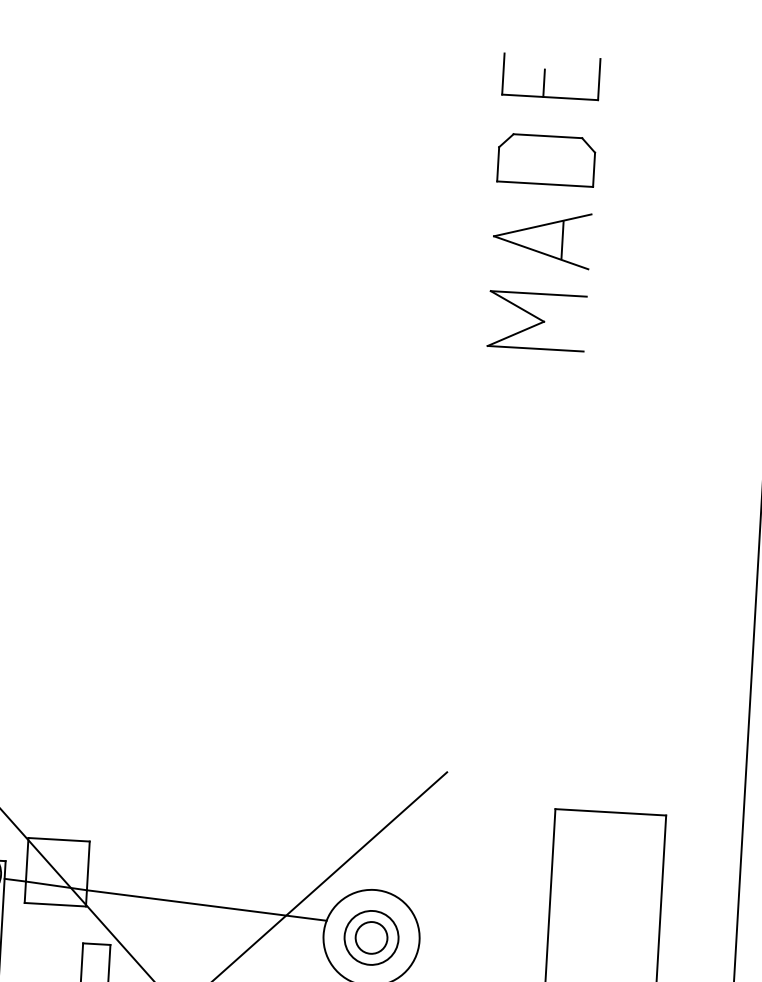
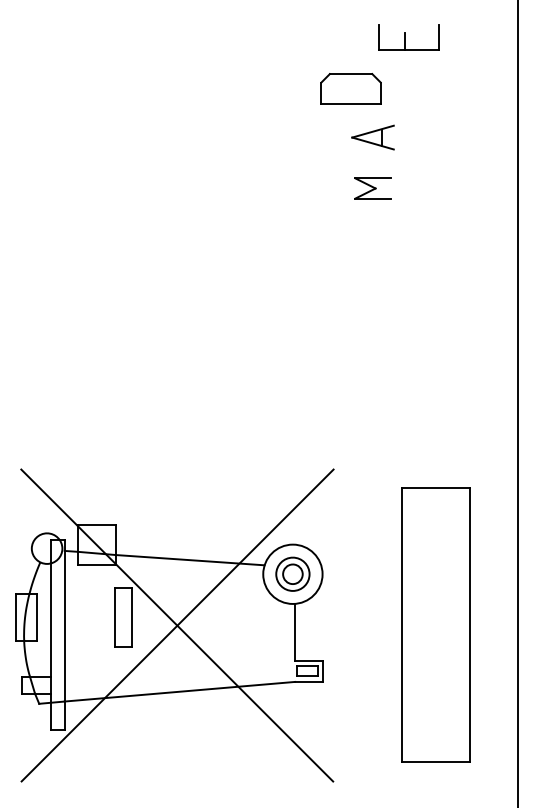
part: (550, 77) -> (408, 37), moved
part: (545, 159) -> (350, 88), moved
part: (541, 238) -> (372, 137), size x0.7
part: (536, 321) -> (372, 188), size x0.6

